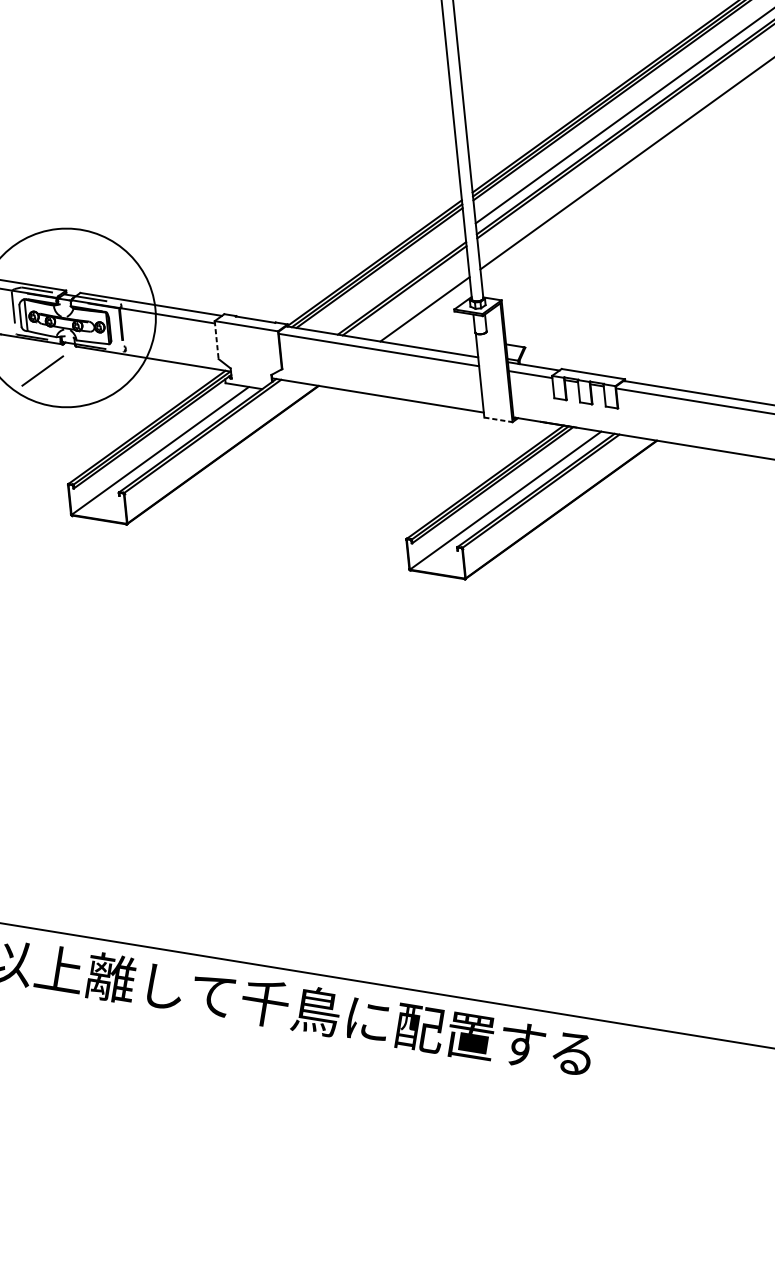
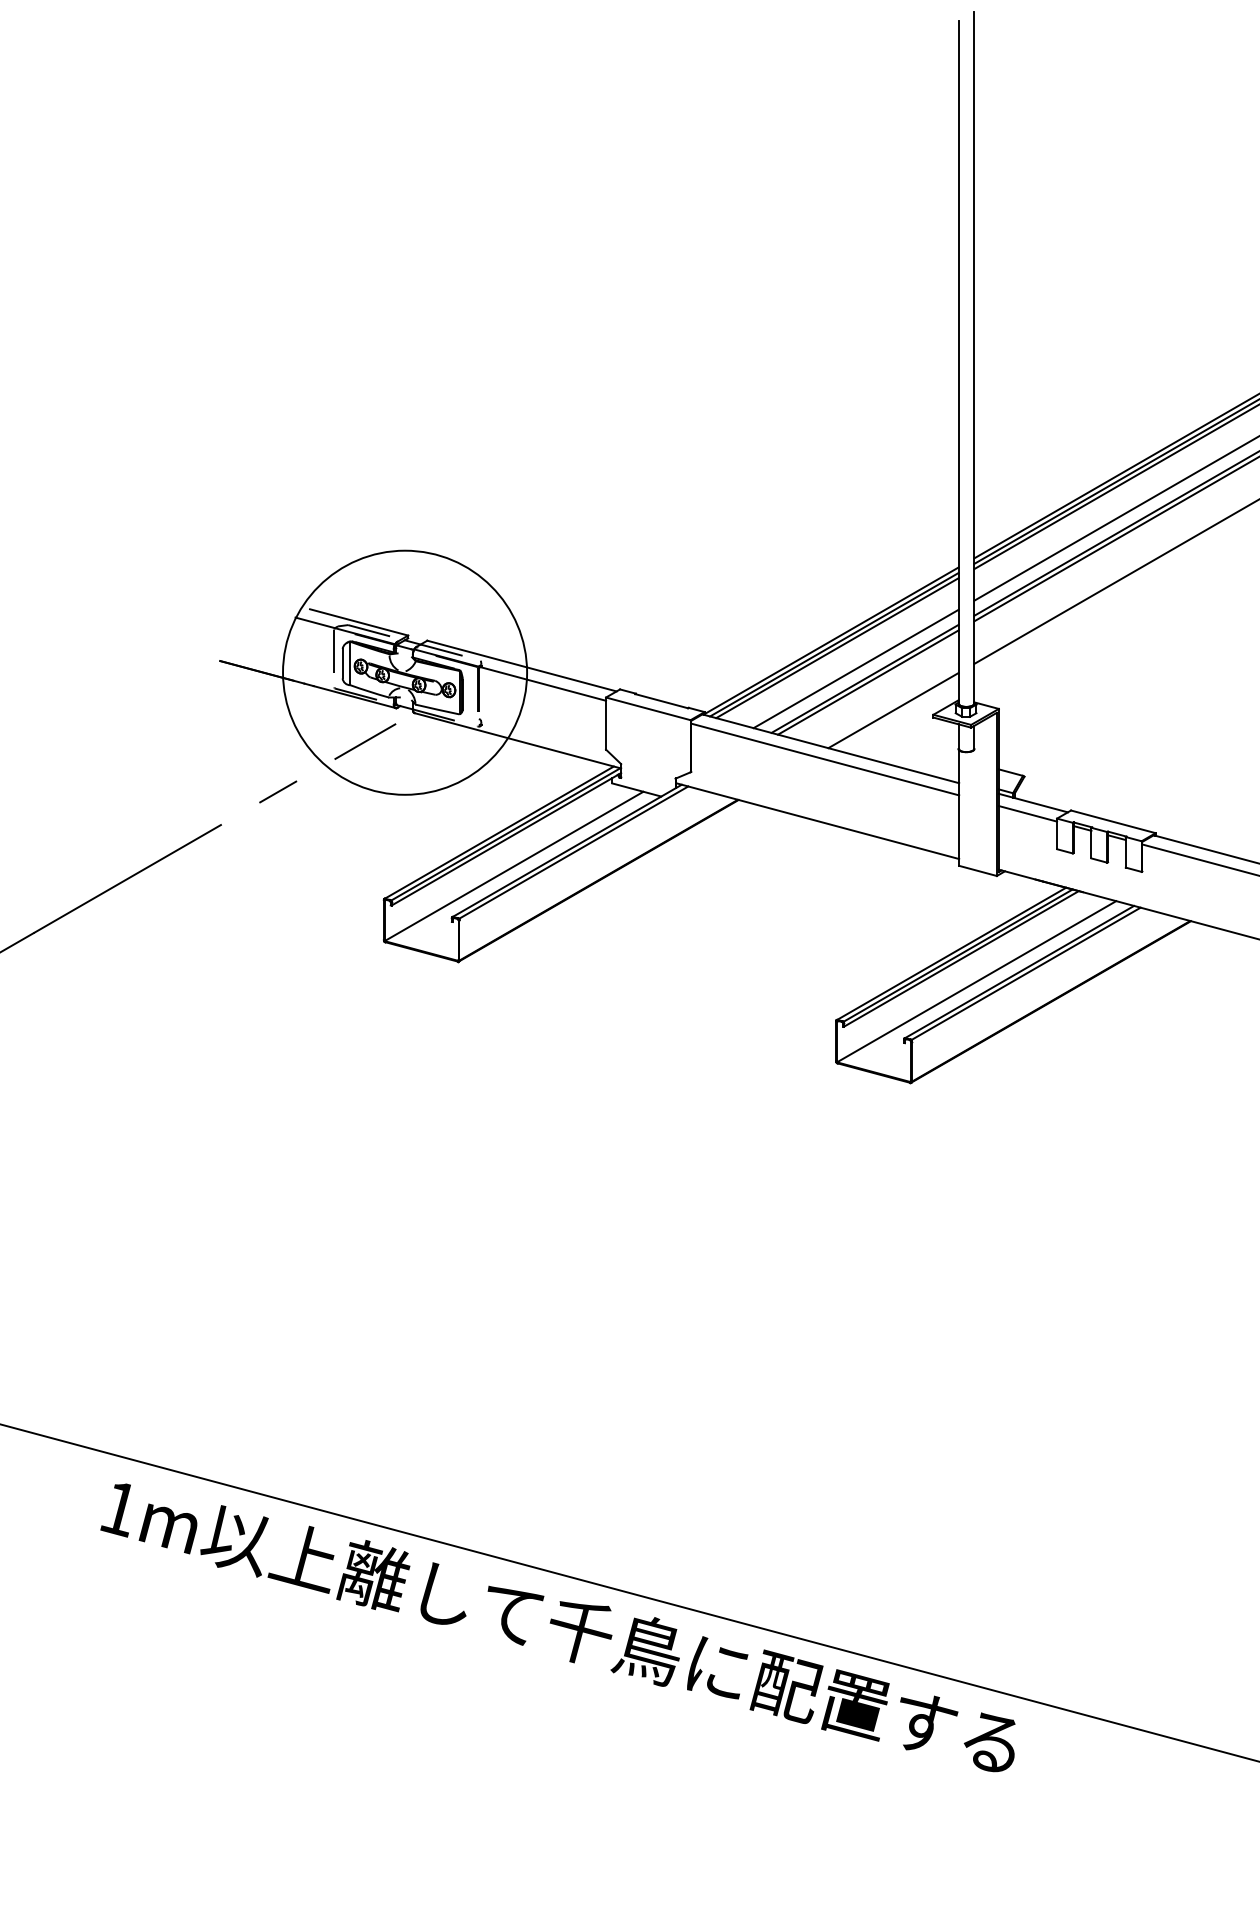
line: (394, 281) -> (855, 668), added
line: (217, 340) -> (606, 724), dashed -> solid
line: (498, 419) -> (978, 870), dashed -> solid

